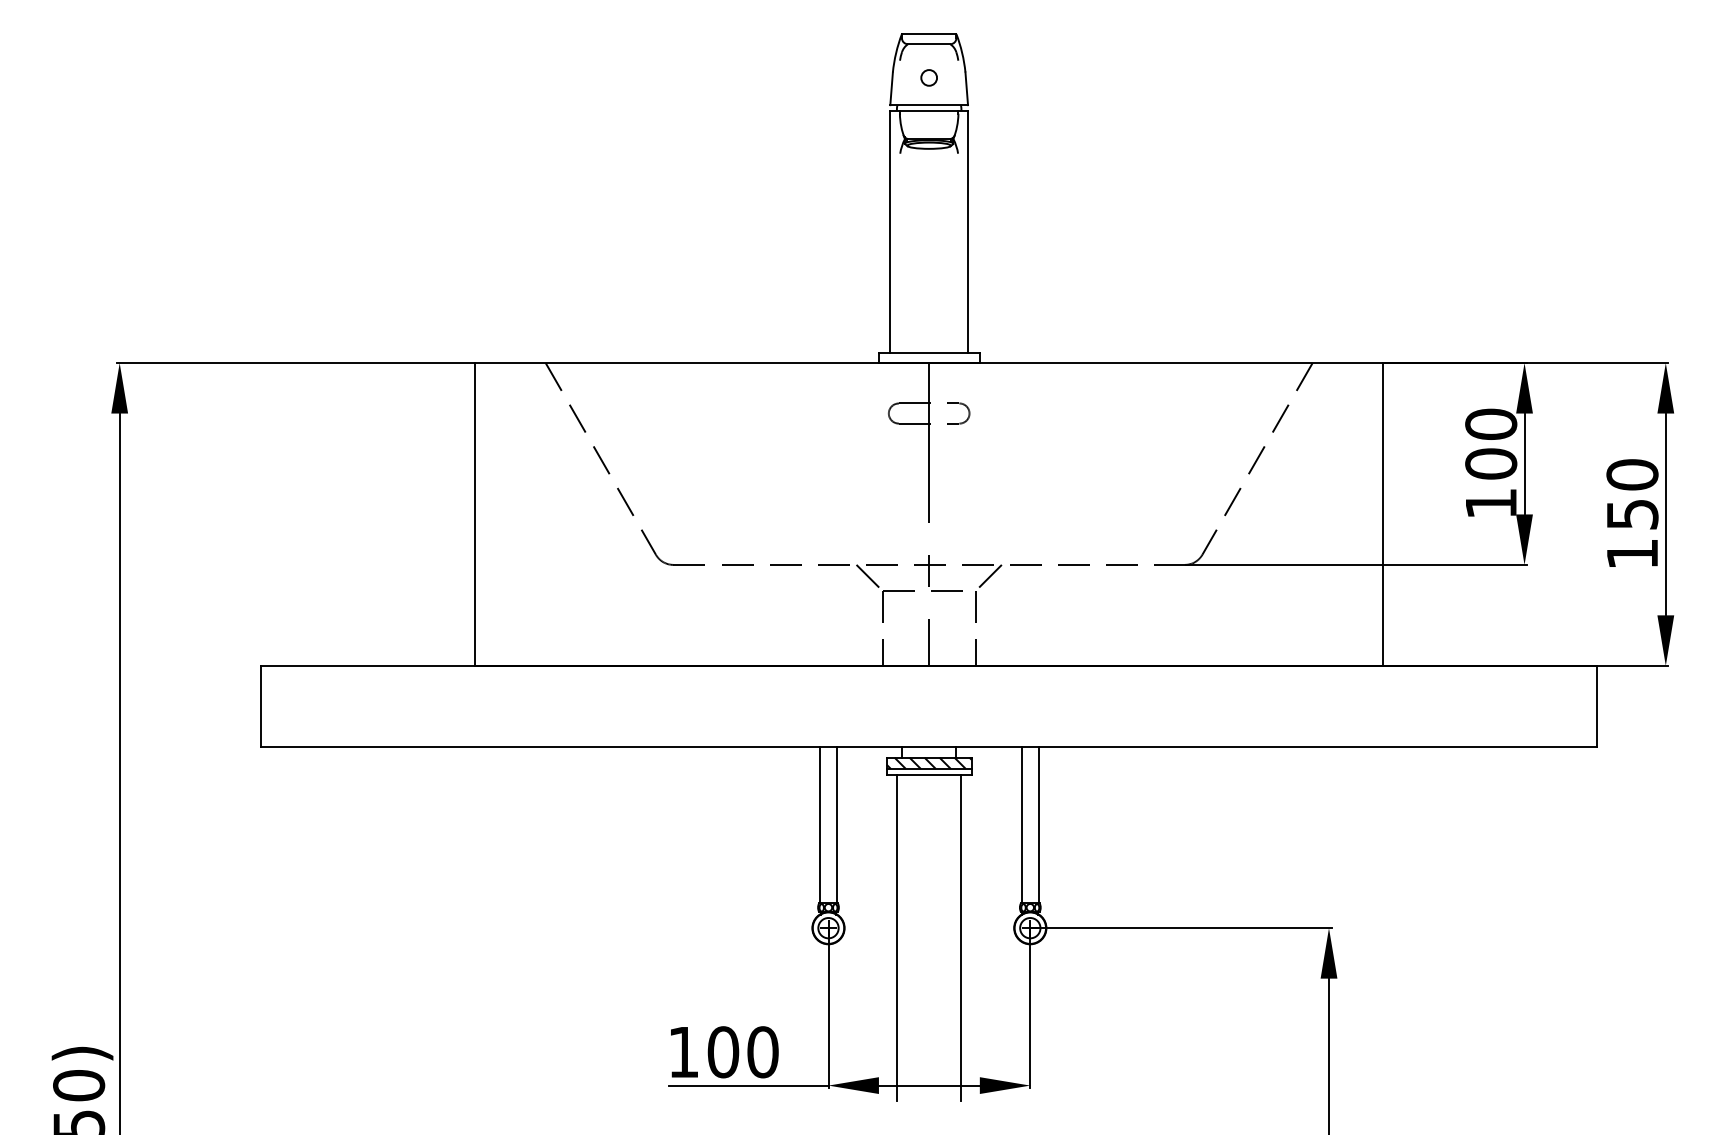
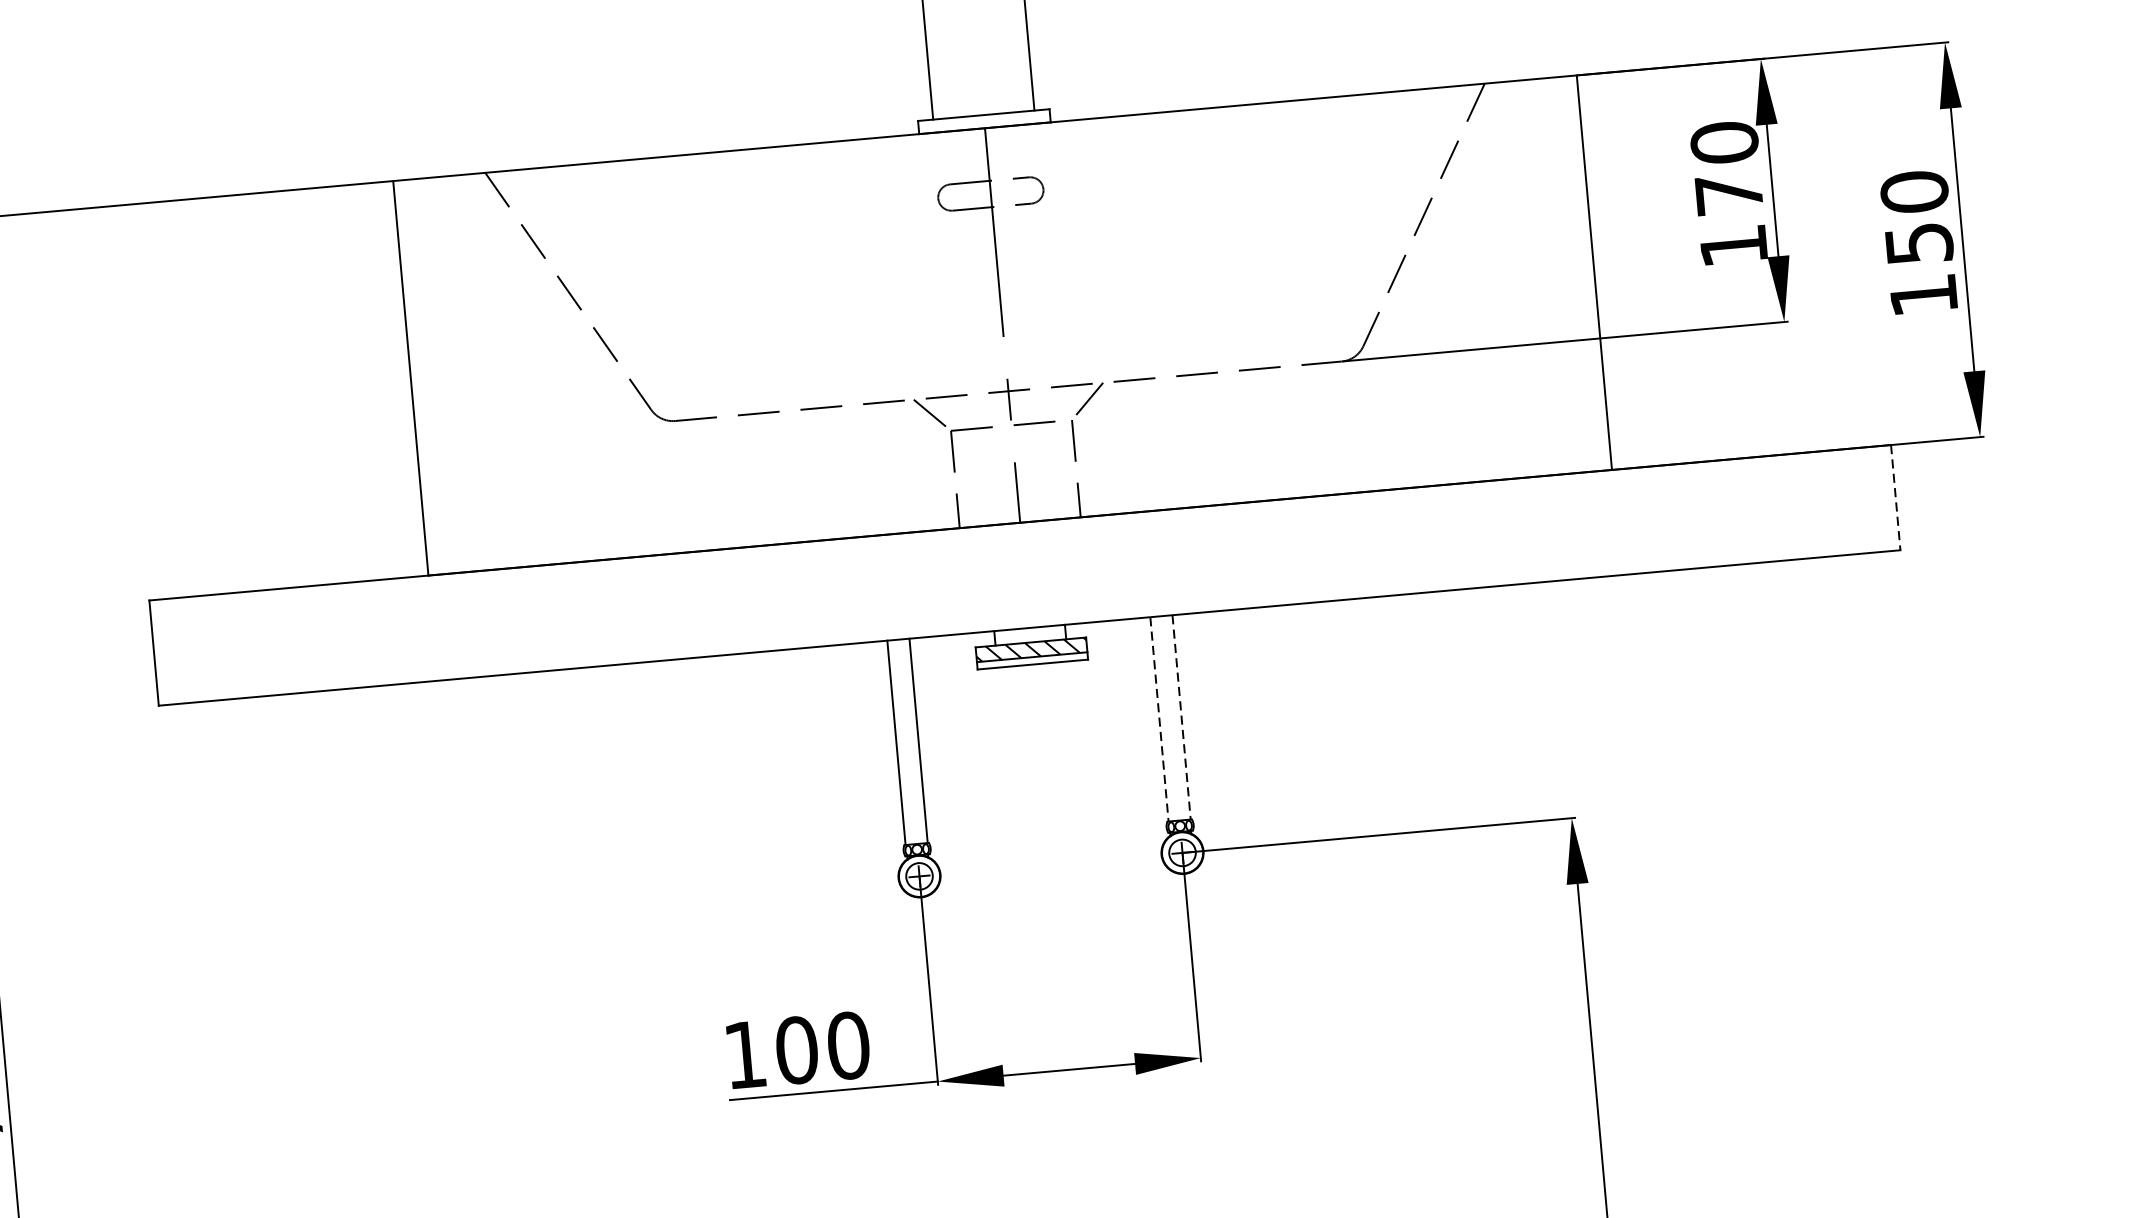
text: (1491, 463) -> (1729, 193), 100 -> 170
line: (1597, 706) -> (1895, 498), solid -> dashed
line: (1021, 825) -> (1159, 720), solid -> dashed
line: (1038, 825) -> (1181, 718), solid -> dashed
line: (897, 937) -> (1010, 880), removed
line: (960, 937) -> (1092, 873), removed

